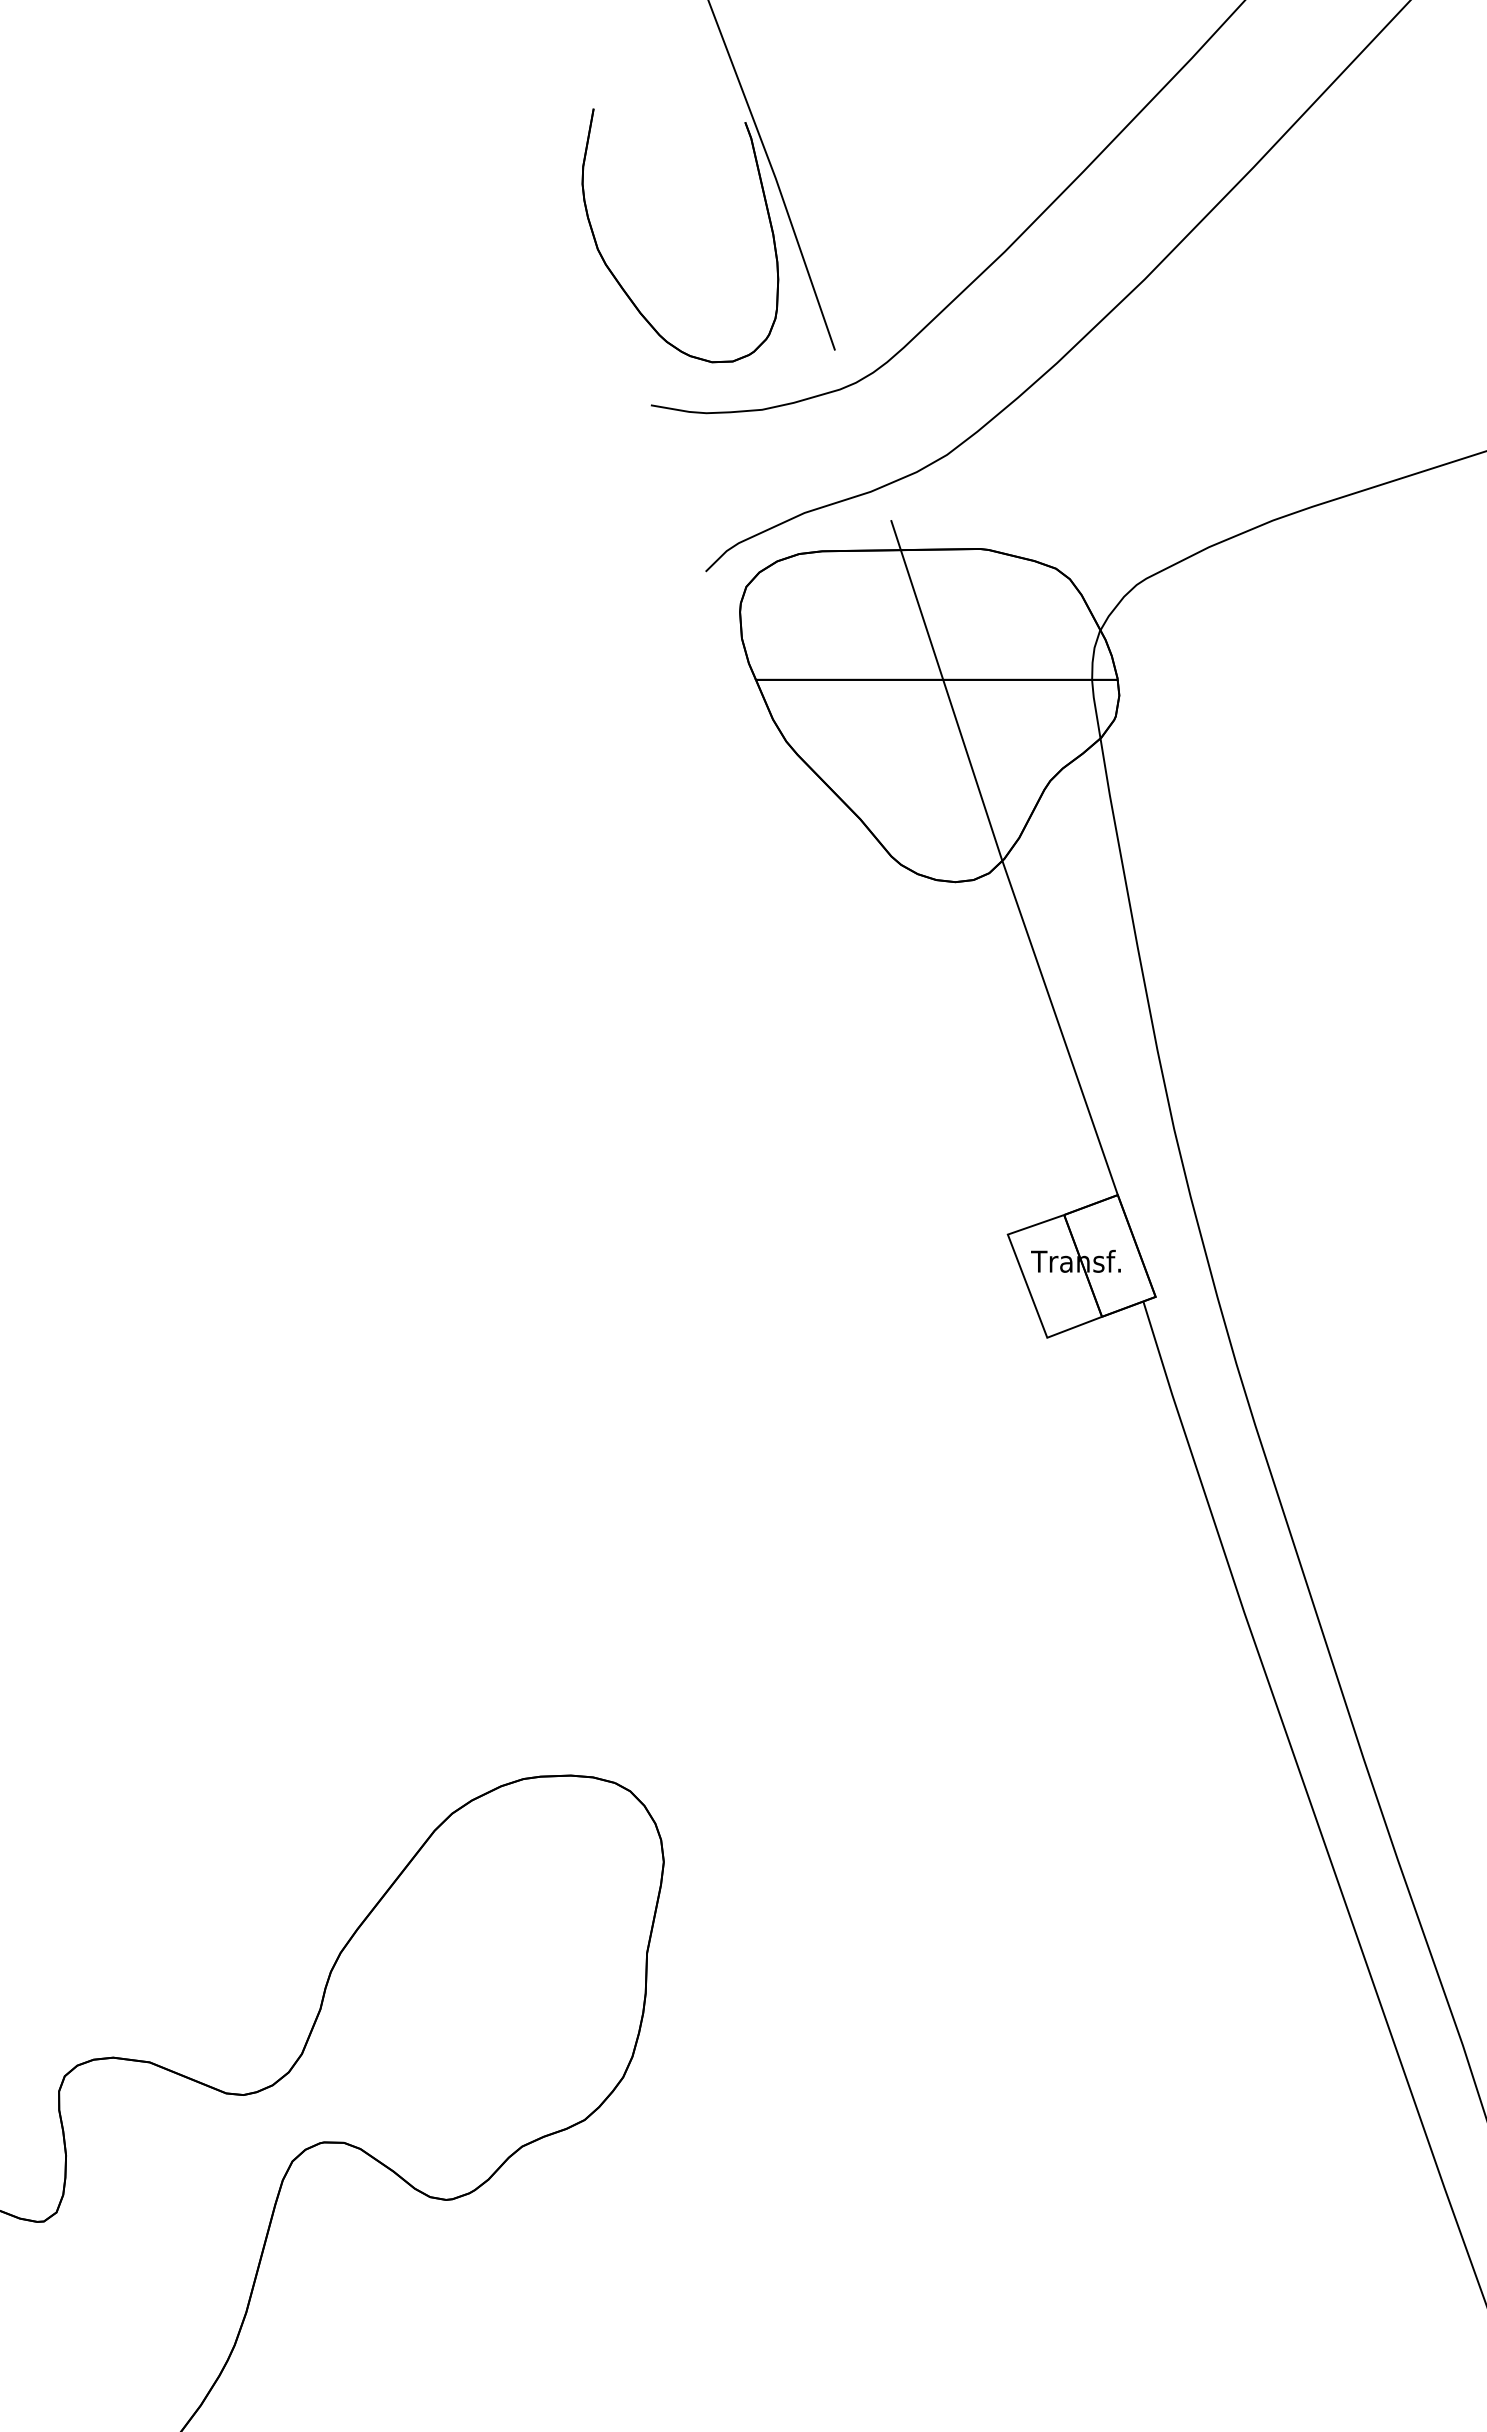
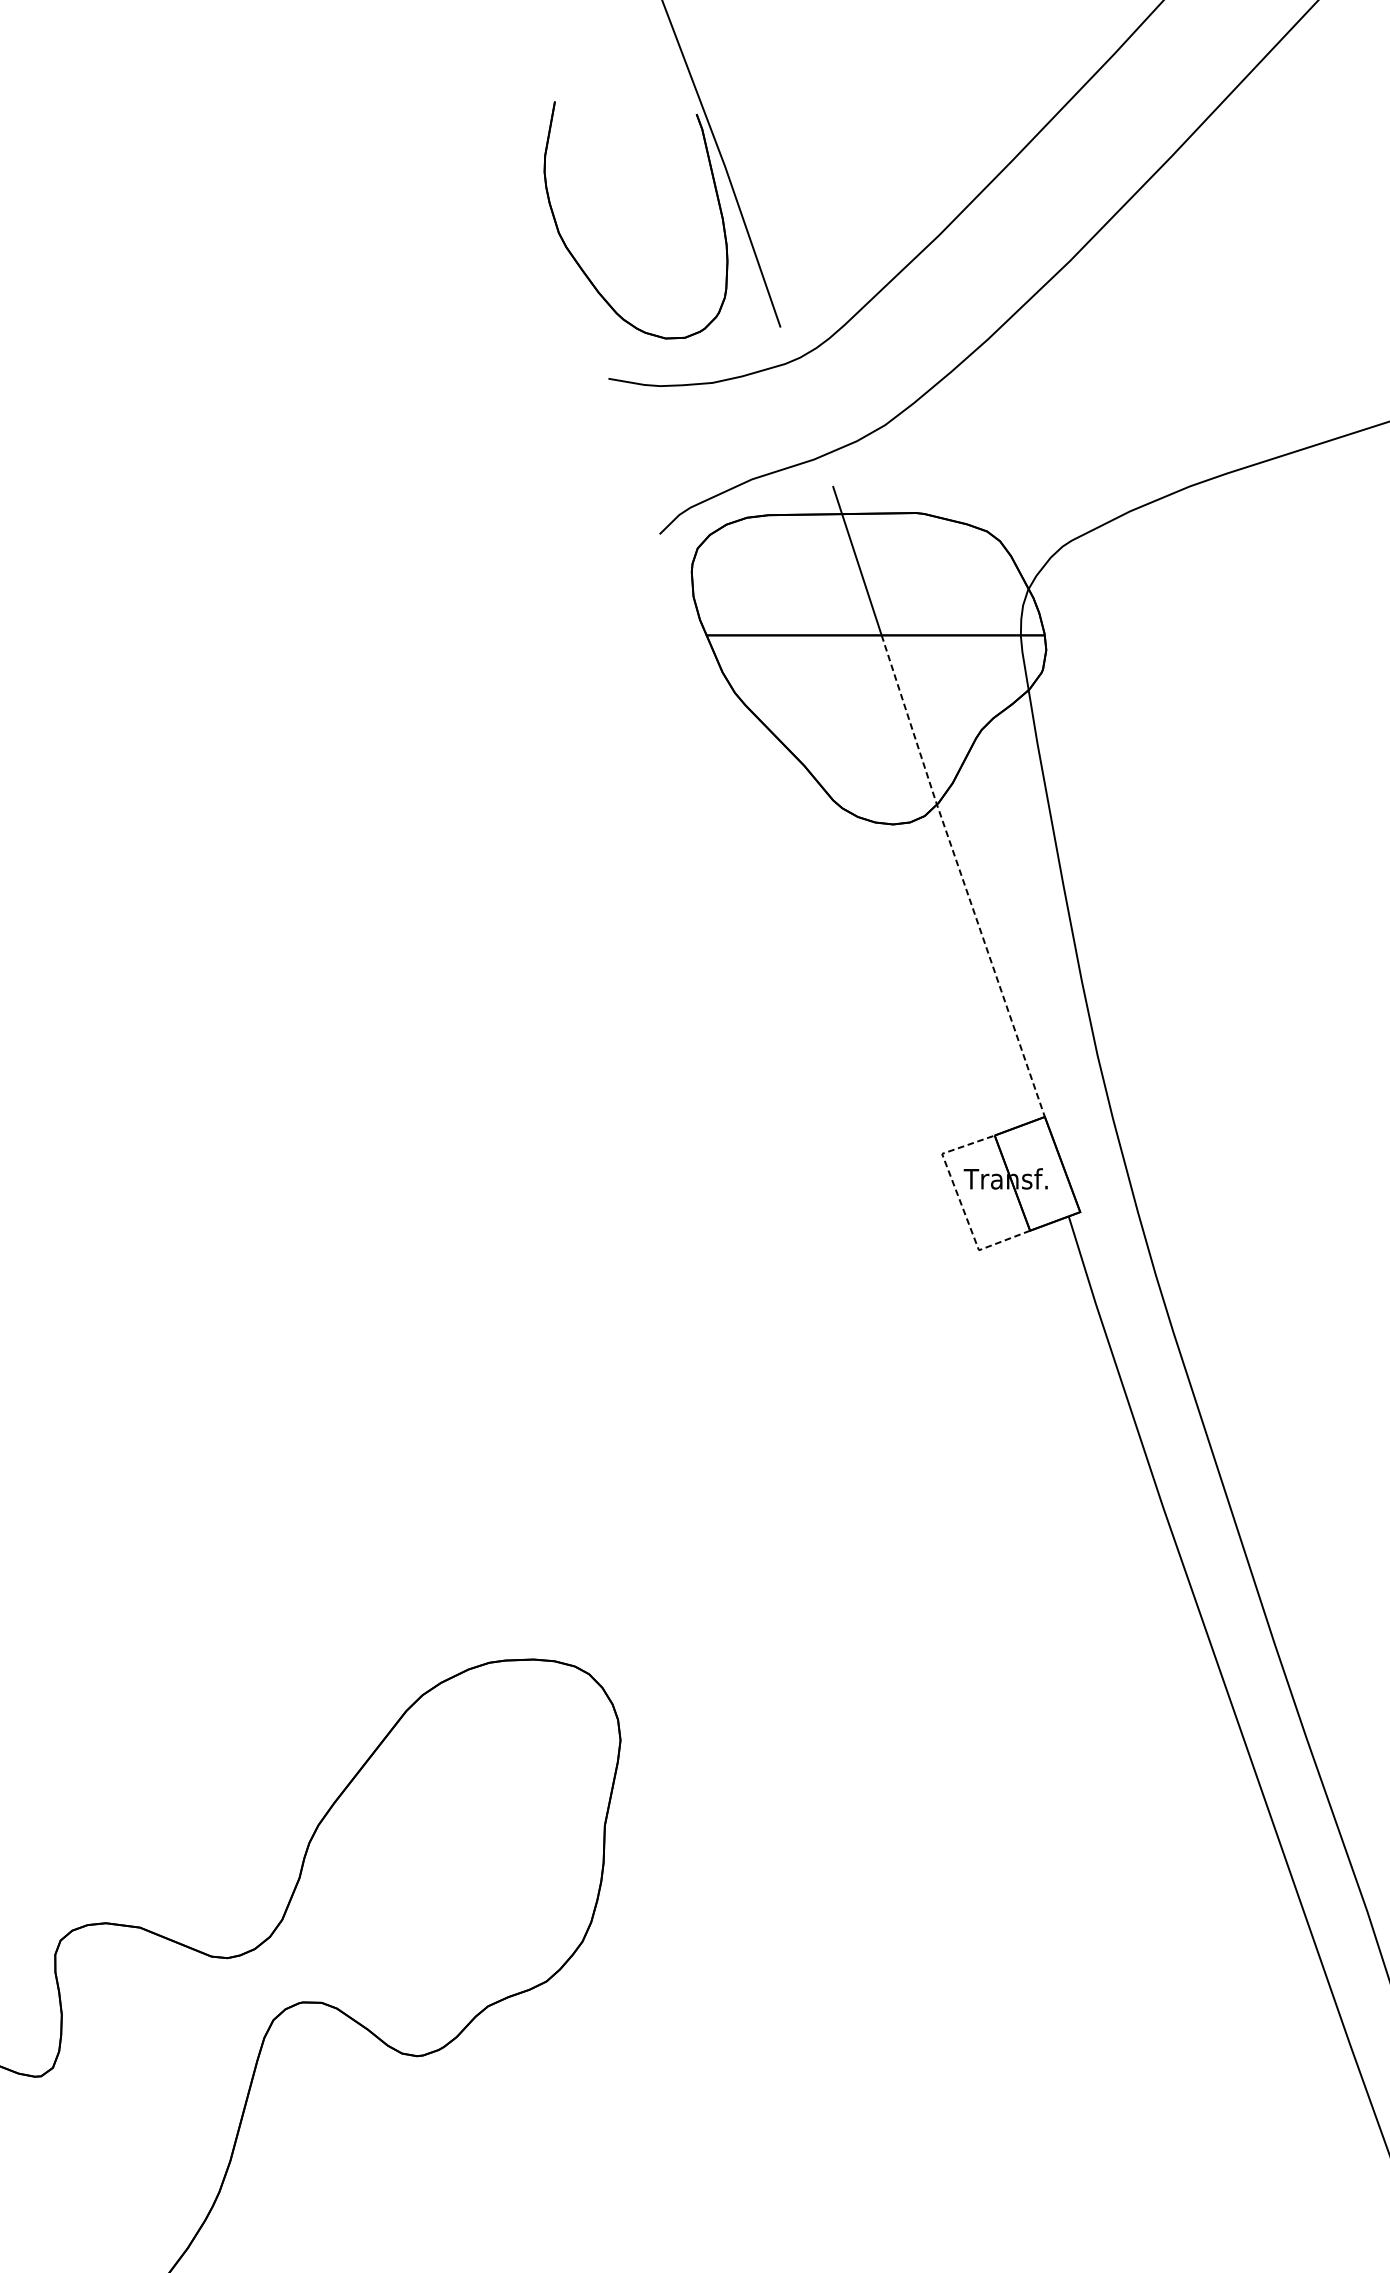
line: (1028, 937) -> (961, 876), solid -> dashed
line: (1027, 1285) -> (960, 1201), solid -> dashed

